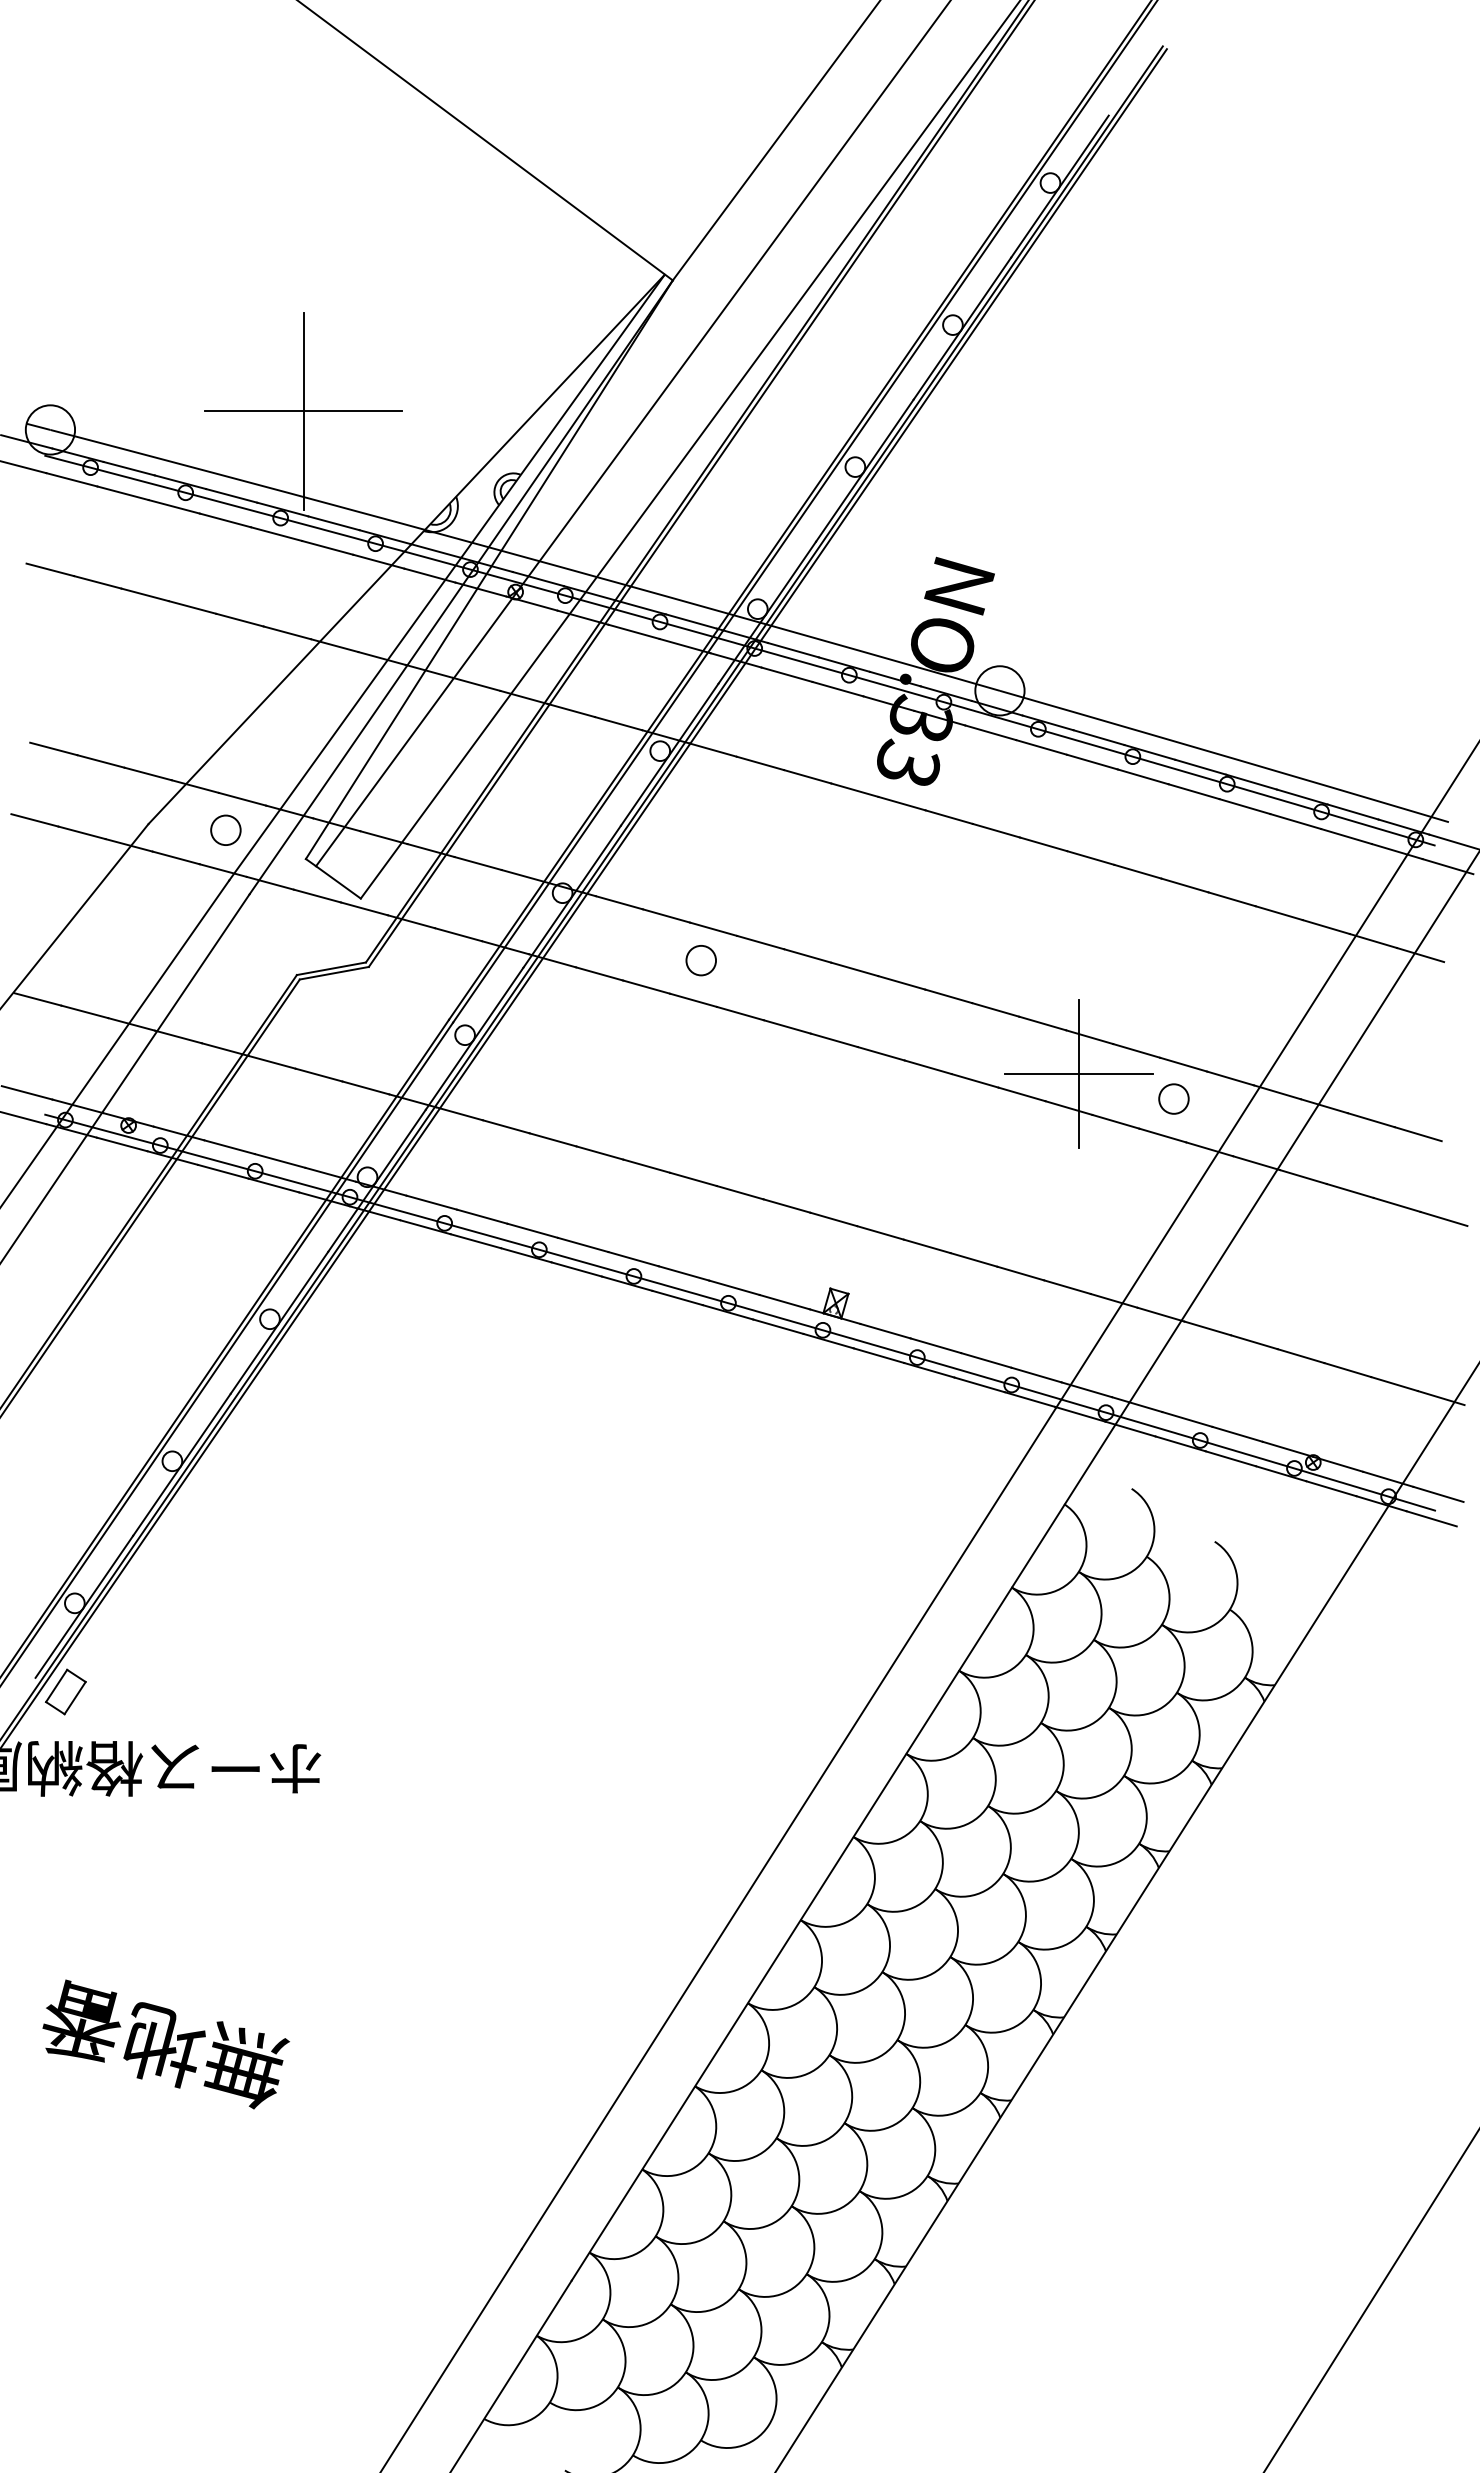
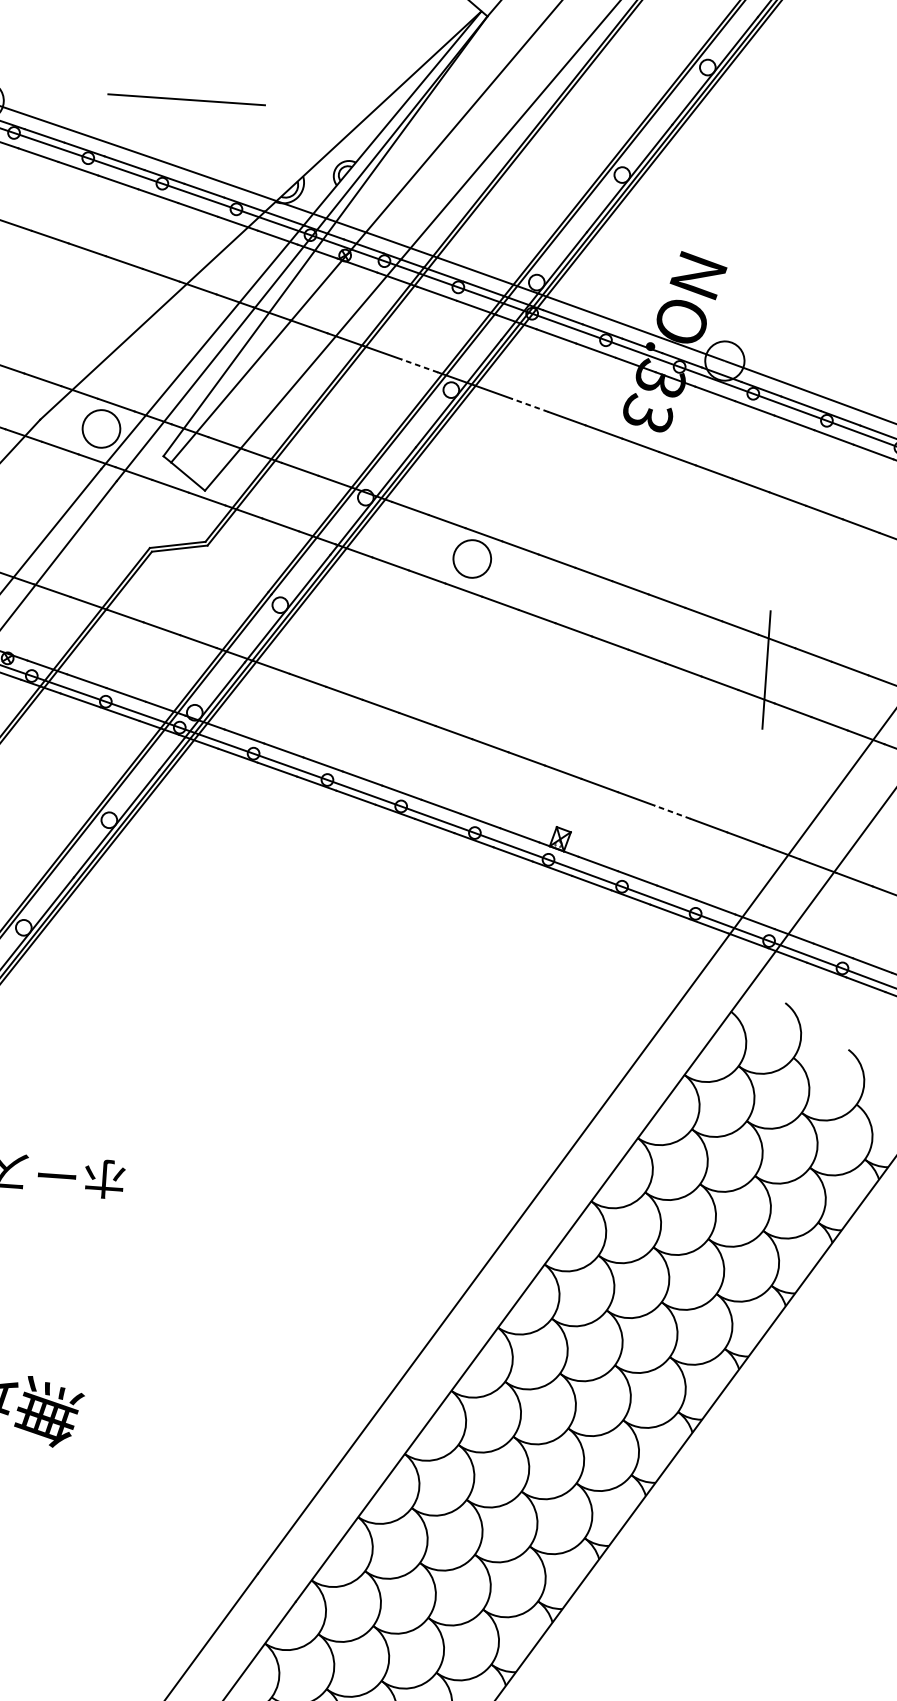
line: (303, 410) -> (186, 99), removed
line: (618, 723) -> (419, 365), solid -> dashed
line: (760, 763) -> (530, 405), solid -> dashed
circle: (225, 830) -> (101, 429), size x1.6
circle: (701, 960) -> (472, 558), size x1.6
line: (1078, 1073) -> (766, 669), removed
circle: (1173, 1098) -> (840, 694), removed
line: (973, 1259) -> (672, 811), solid -> dashed

